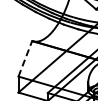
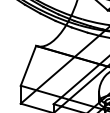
line: (25, 58) -> (28, 65), dashed -> solid

